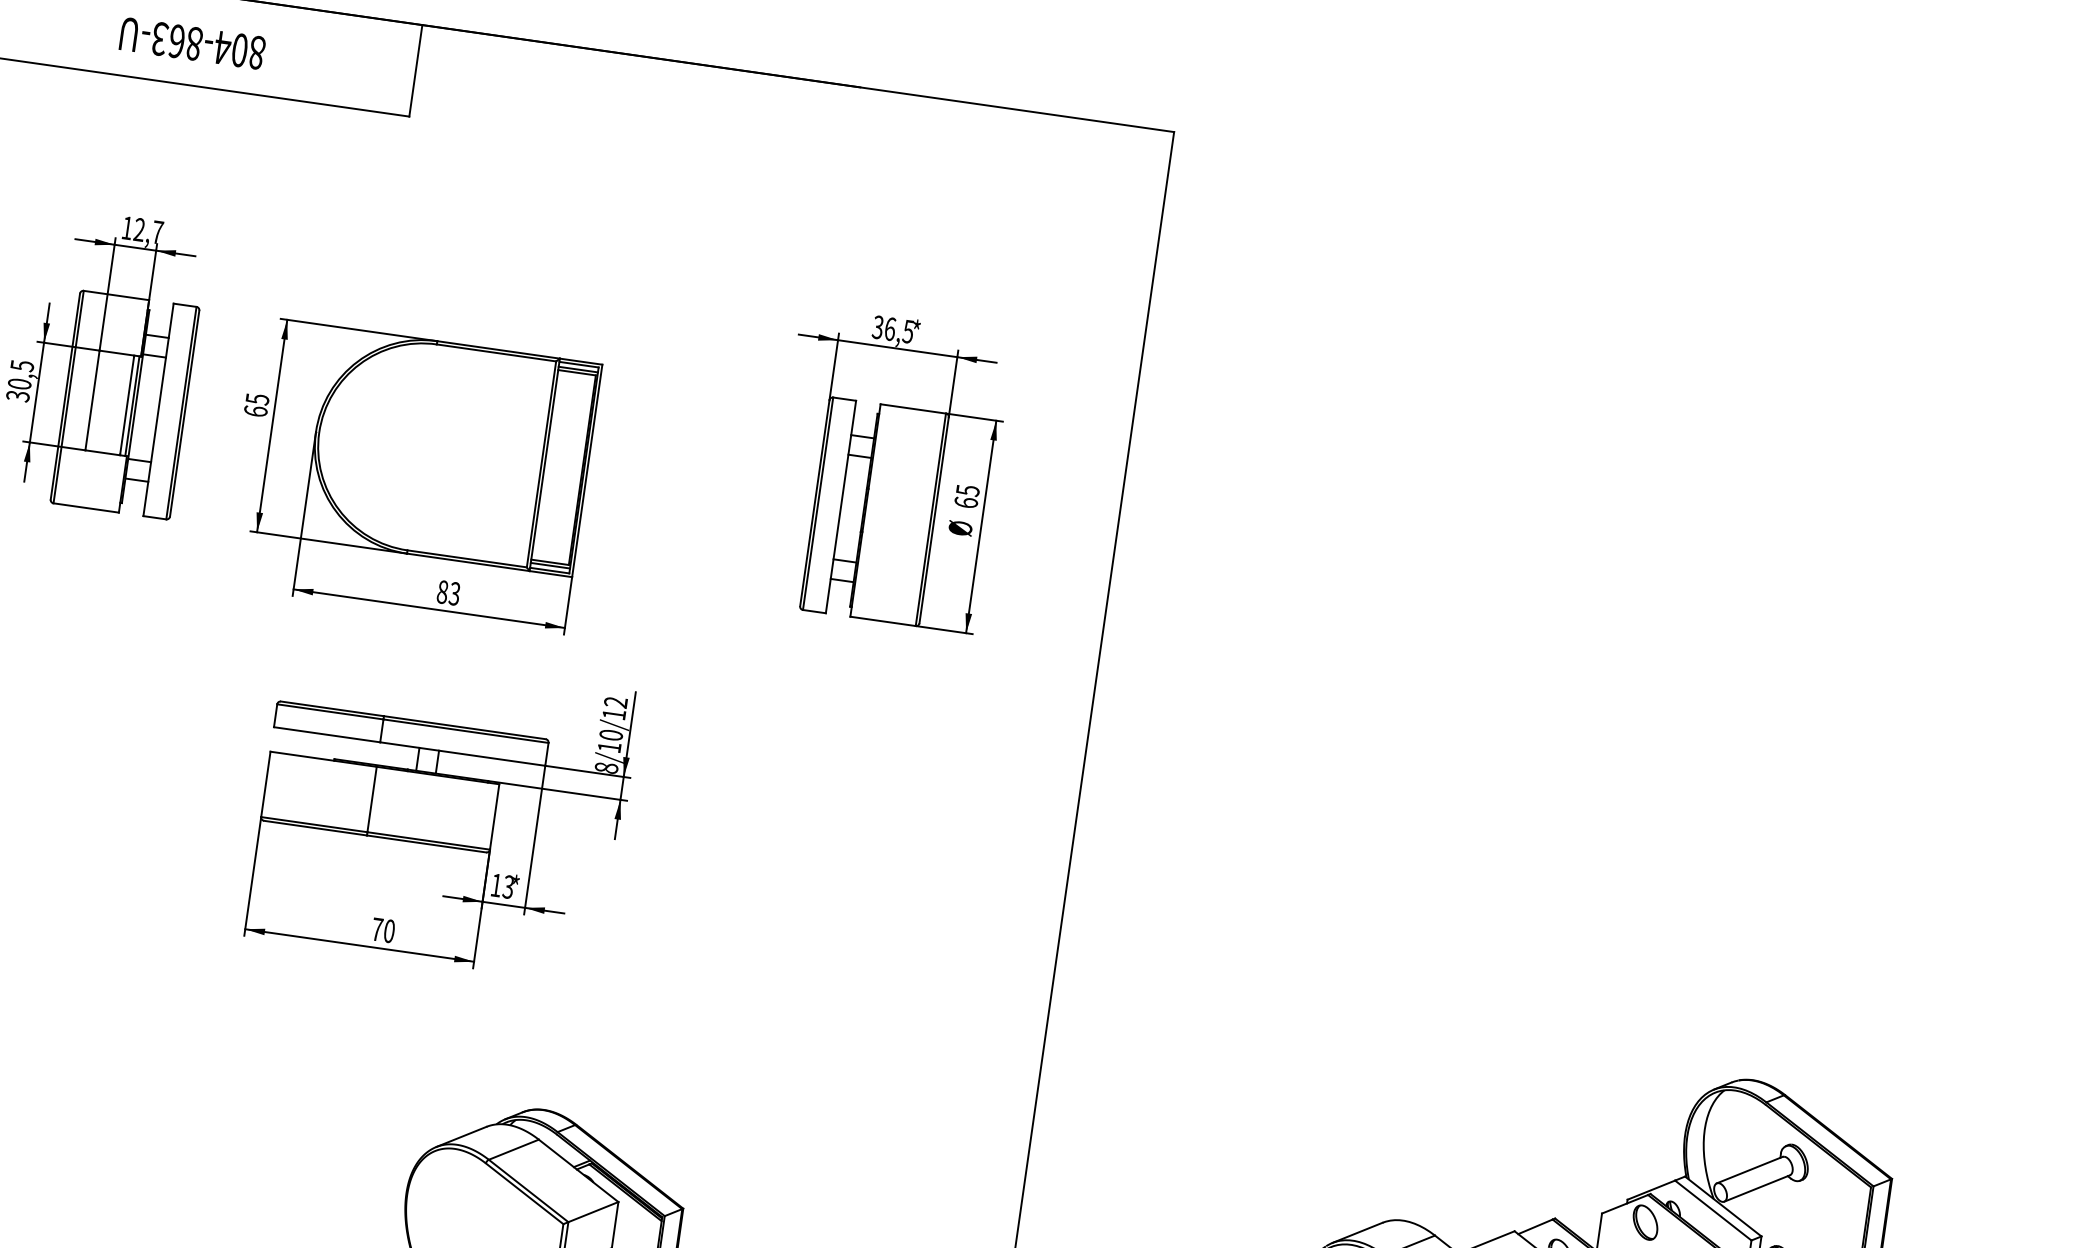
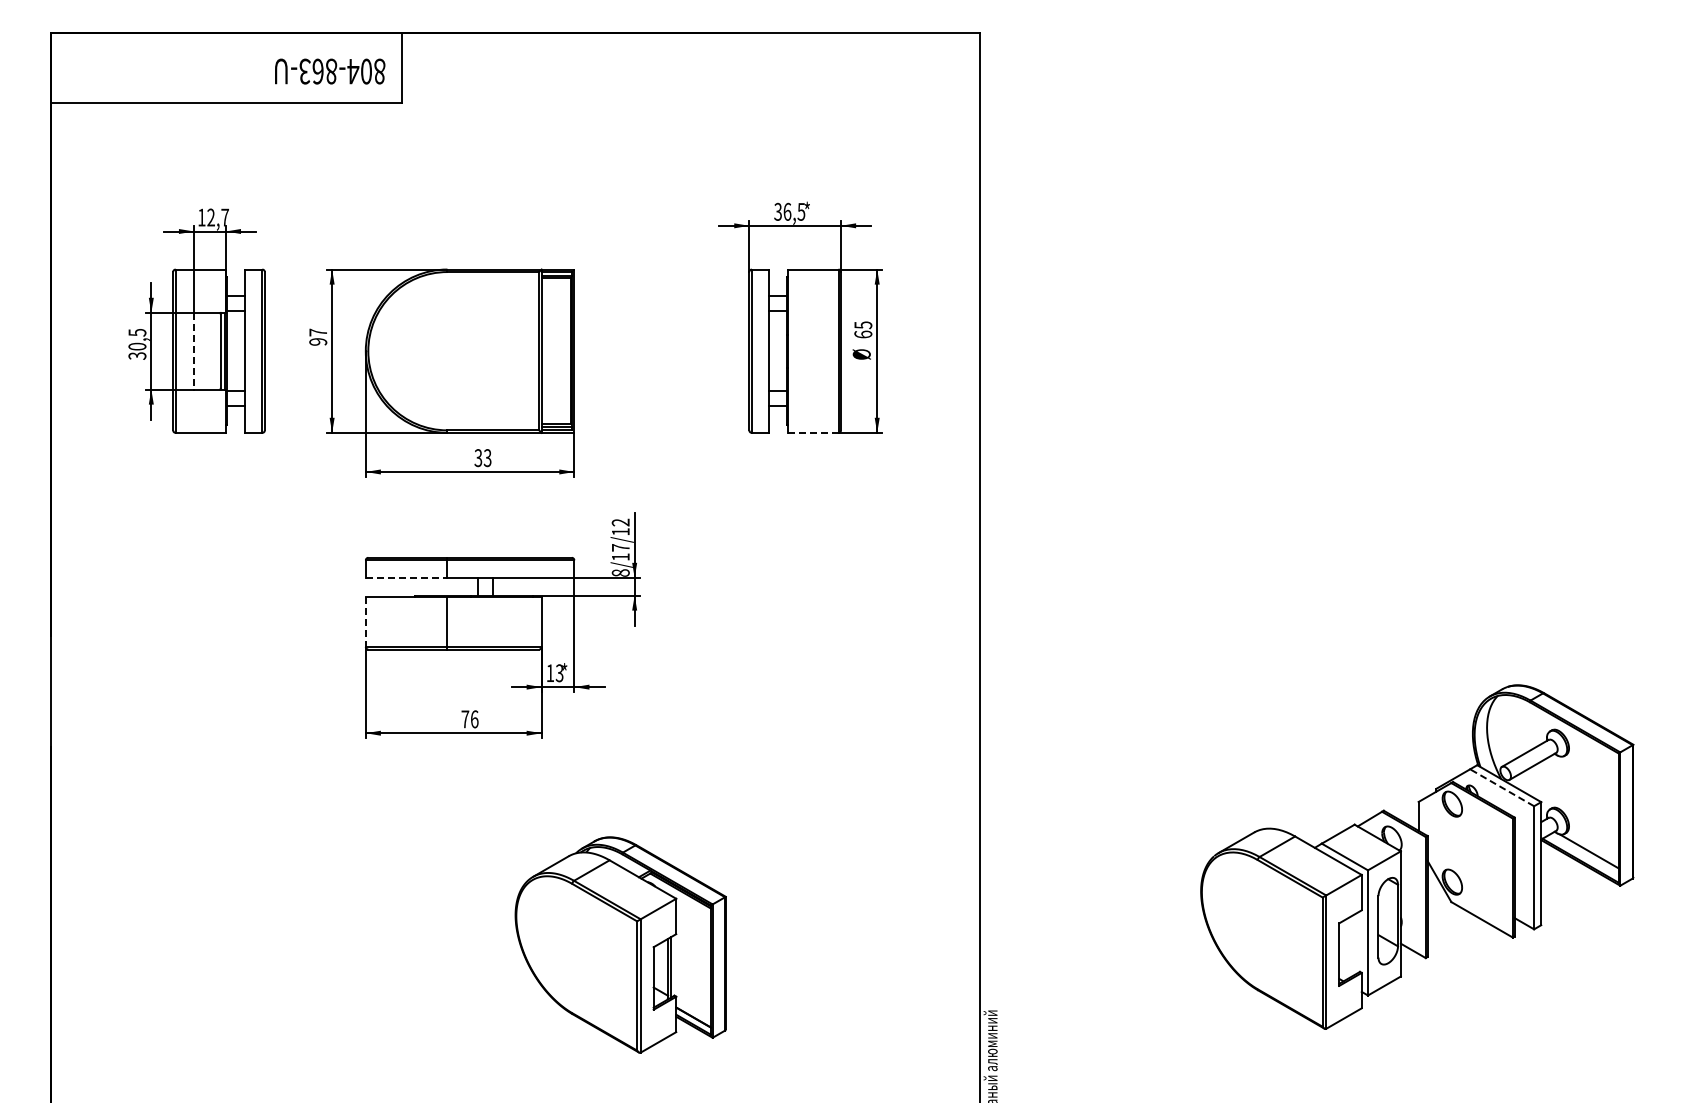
text: (193, 43) -> (330, 71), moved
line: (93, 400) -> (194, 351), solid -> dashed
text: (257, 404) -> (318, 336), 65 -> 97
text: (442, 591) -> (478, 457), 83 -> 33
line: (881, 620) -> (812, 432), solid -> dashed
line: (327, 734) -> (406, 577), solid -> dashed
text: (610, 734) -> (620, 547), 8/10/12 -> 8/17/12
line: (265, 785) -> (365, 622), solid -> dashed
text: (389, 931) -> (474, 719), 70 -> 76
line: (1713, 1210) -> (1502, 787), solid -> dashed

